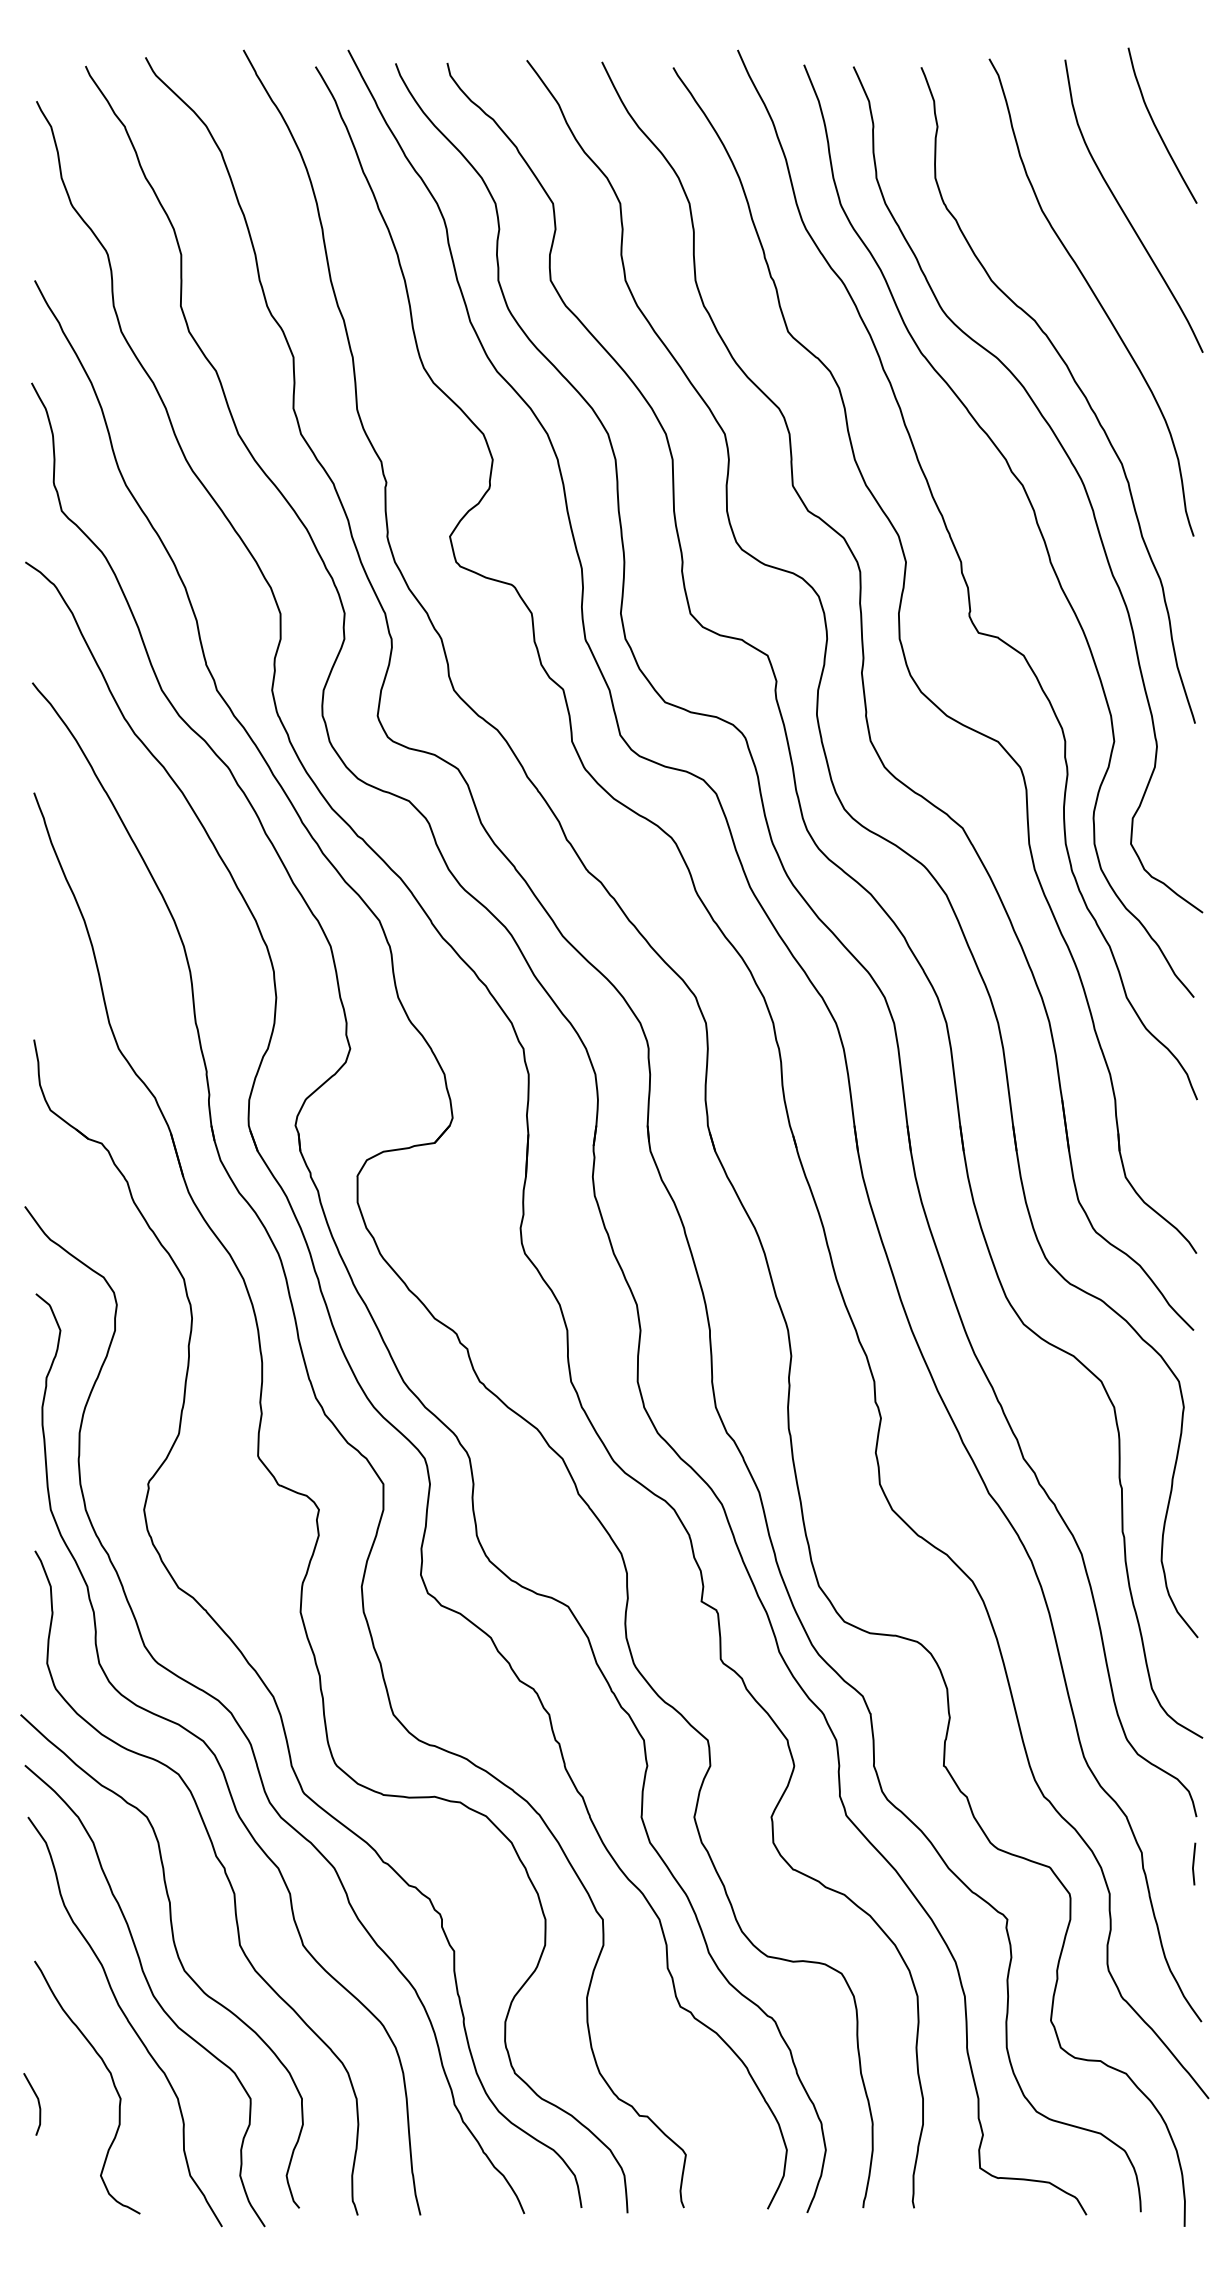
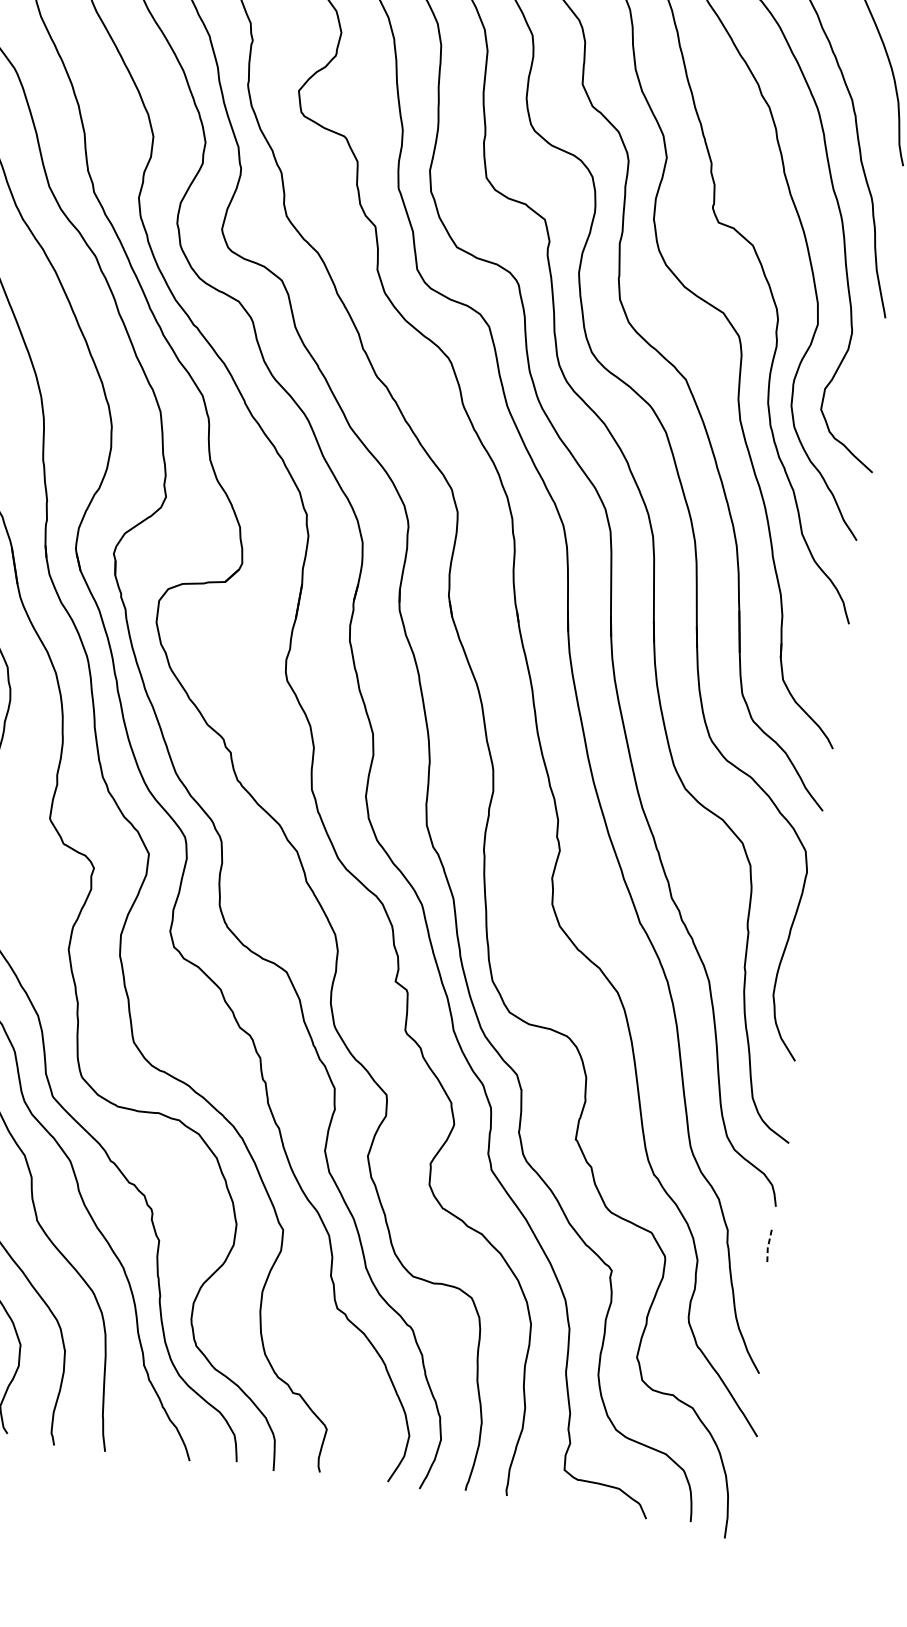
line: (1193, 1864) -> (768, 1244), solid -> dashed

